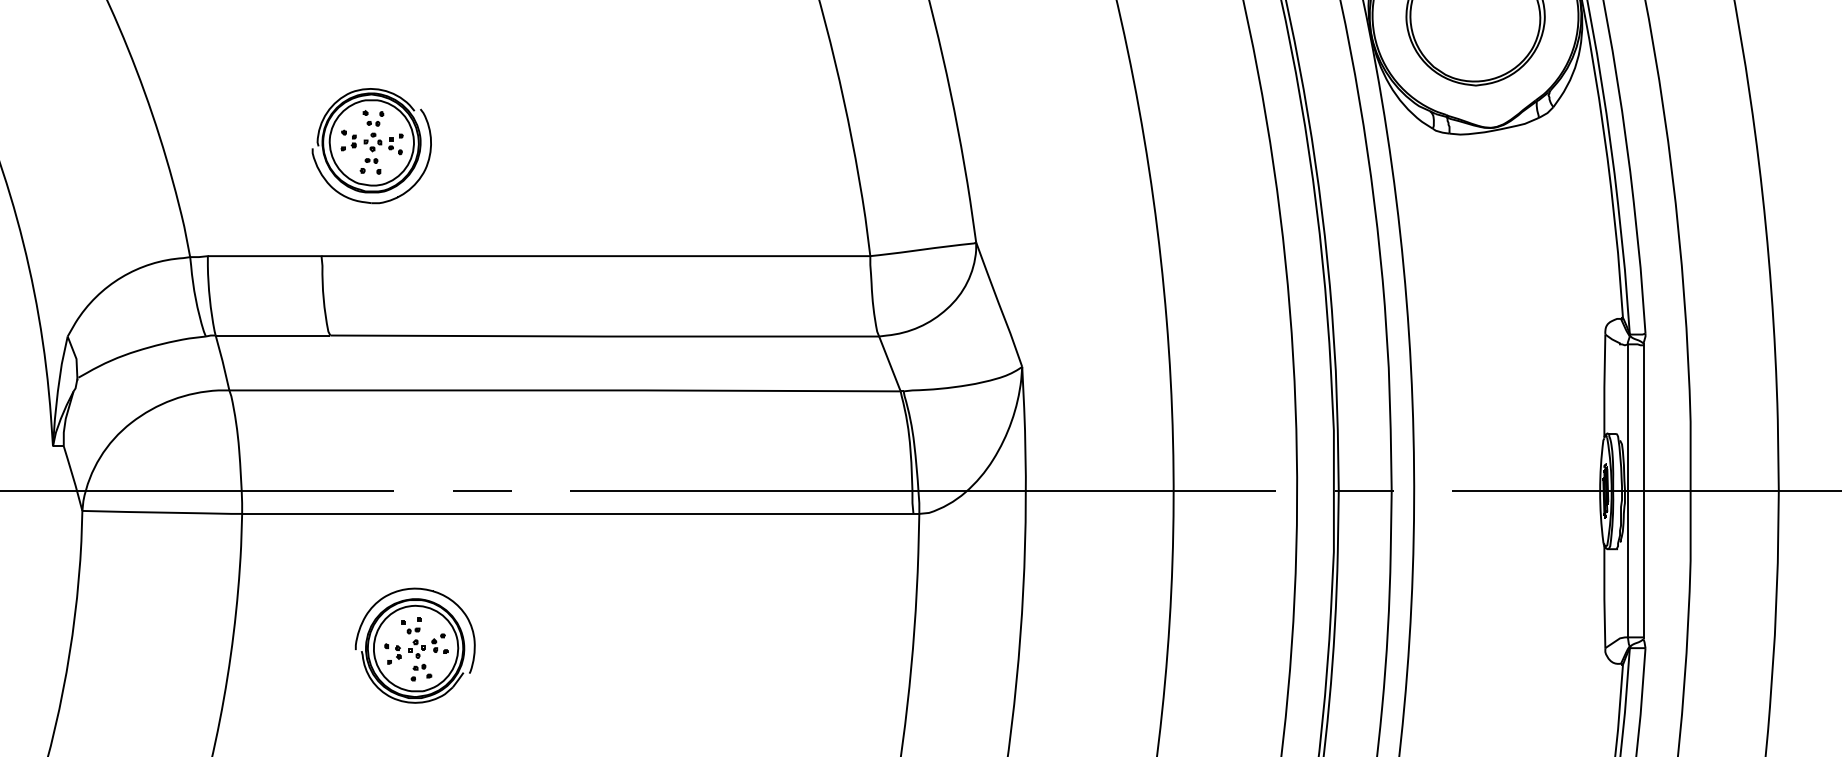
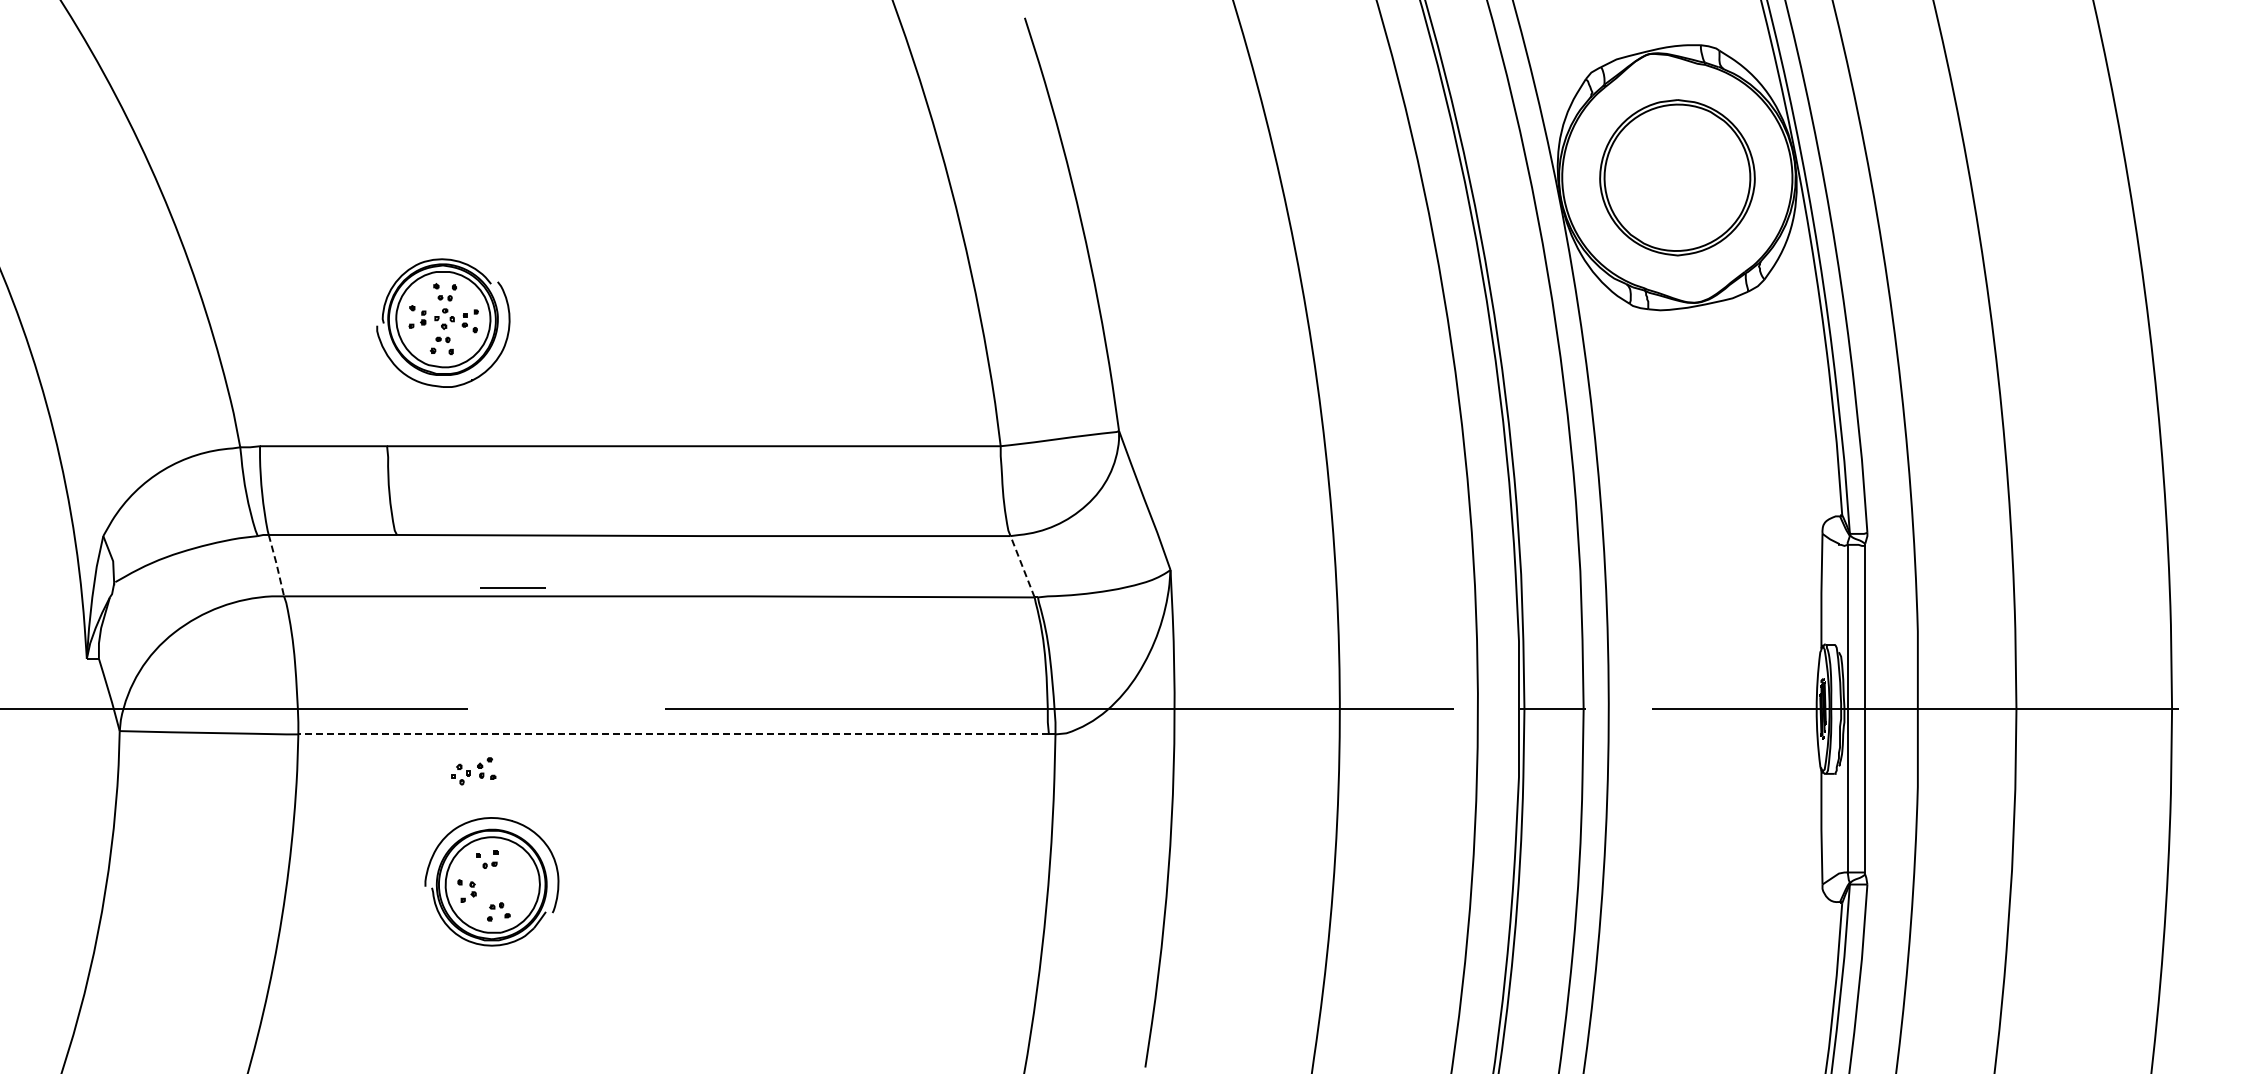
line: (222, 362) -> (276, 565), solid -> dashed
line: (889, 363) -> (1022, 566), solid -> dashed
line: (481, 490) -> (512, 587), moved
line: (577, 513) -> (673, 734), solid -> dashed
part: (428, 646) -> (473, 771), moved

